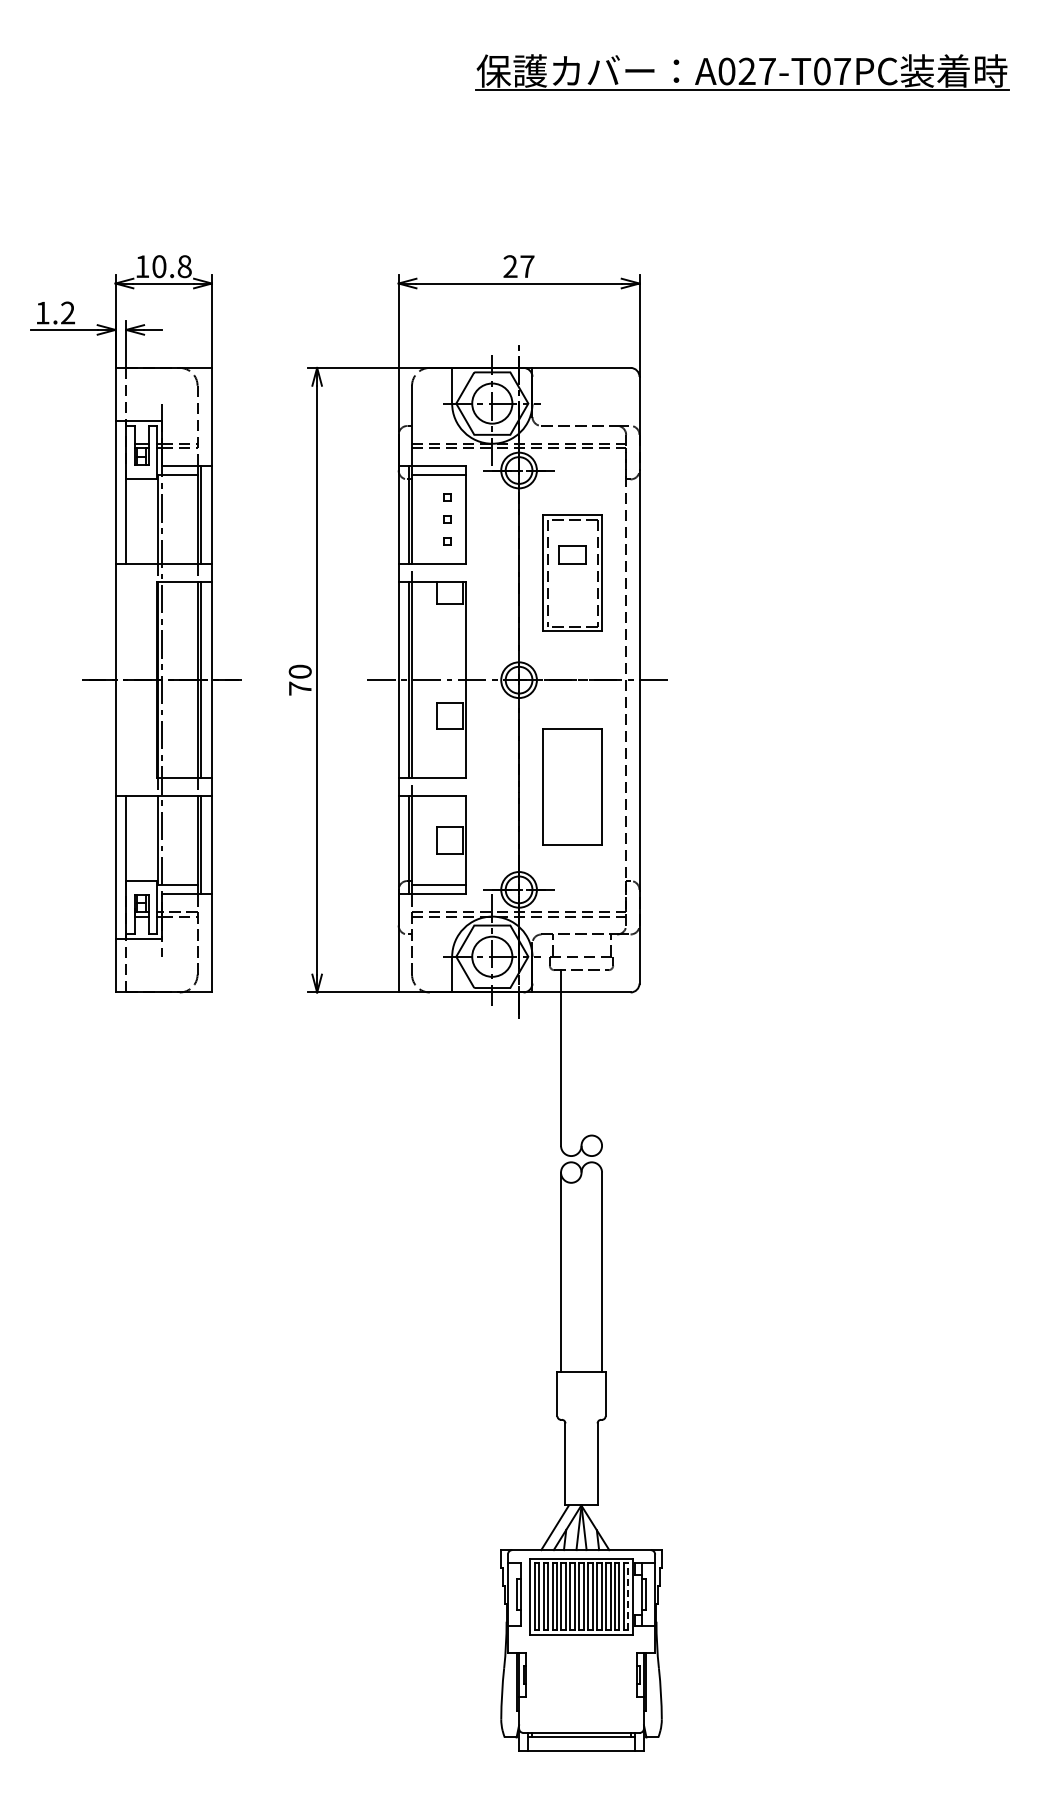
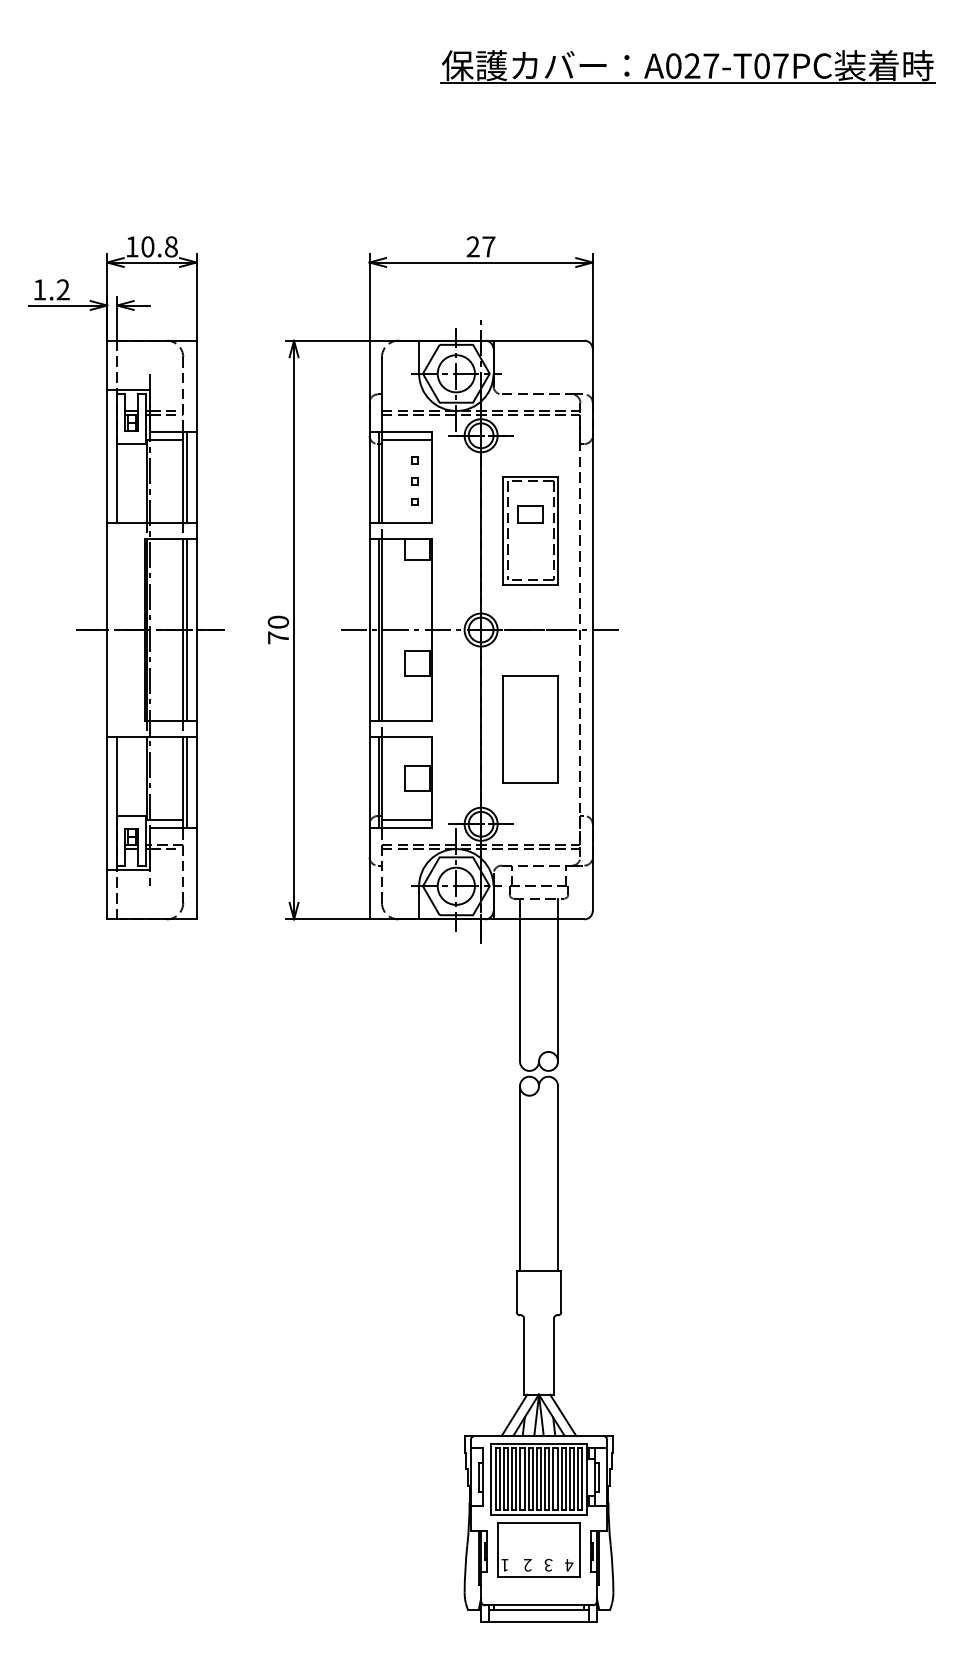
line: (602, 1057) -> (558, 979), added
line: (607, 1527) -> (563, 1415), added
line: (628, 1596) -> (582, 1478), dashed -> solid
part: (581, 1672) -> (538, 1549), added

